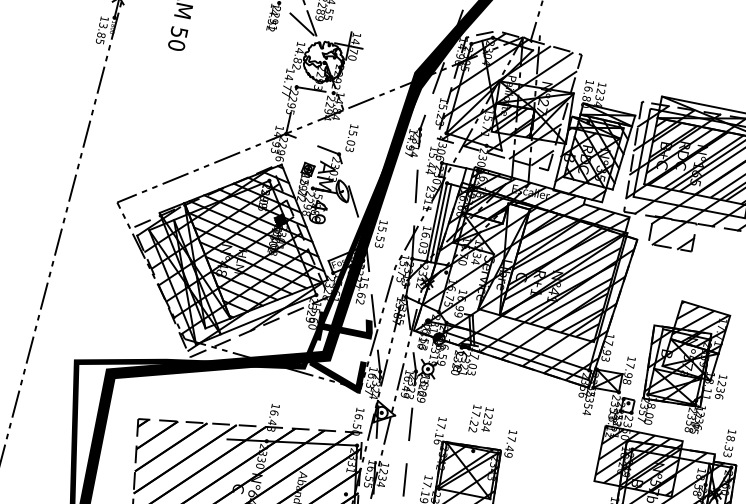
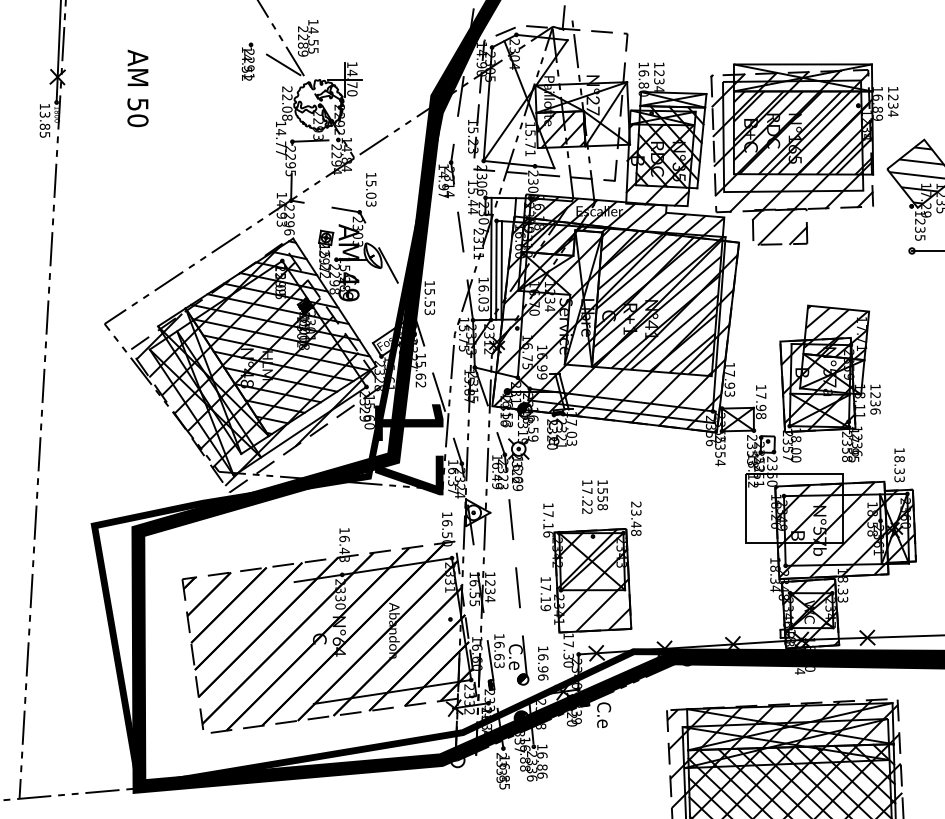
text: (298, 55) -> (287, 103), 14.82 -> 22.08
hatch: (509, 97) -> (550, 102), removed
text: (486, 422) -> (602, 499), 1234 -> 1558
text: (510, 443) -> (636, 518), 17.49 -> 23.48
hatch: (638, 460) -> (793, 508), removed

